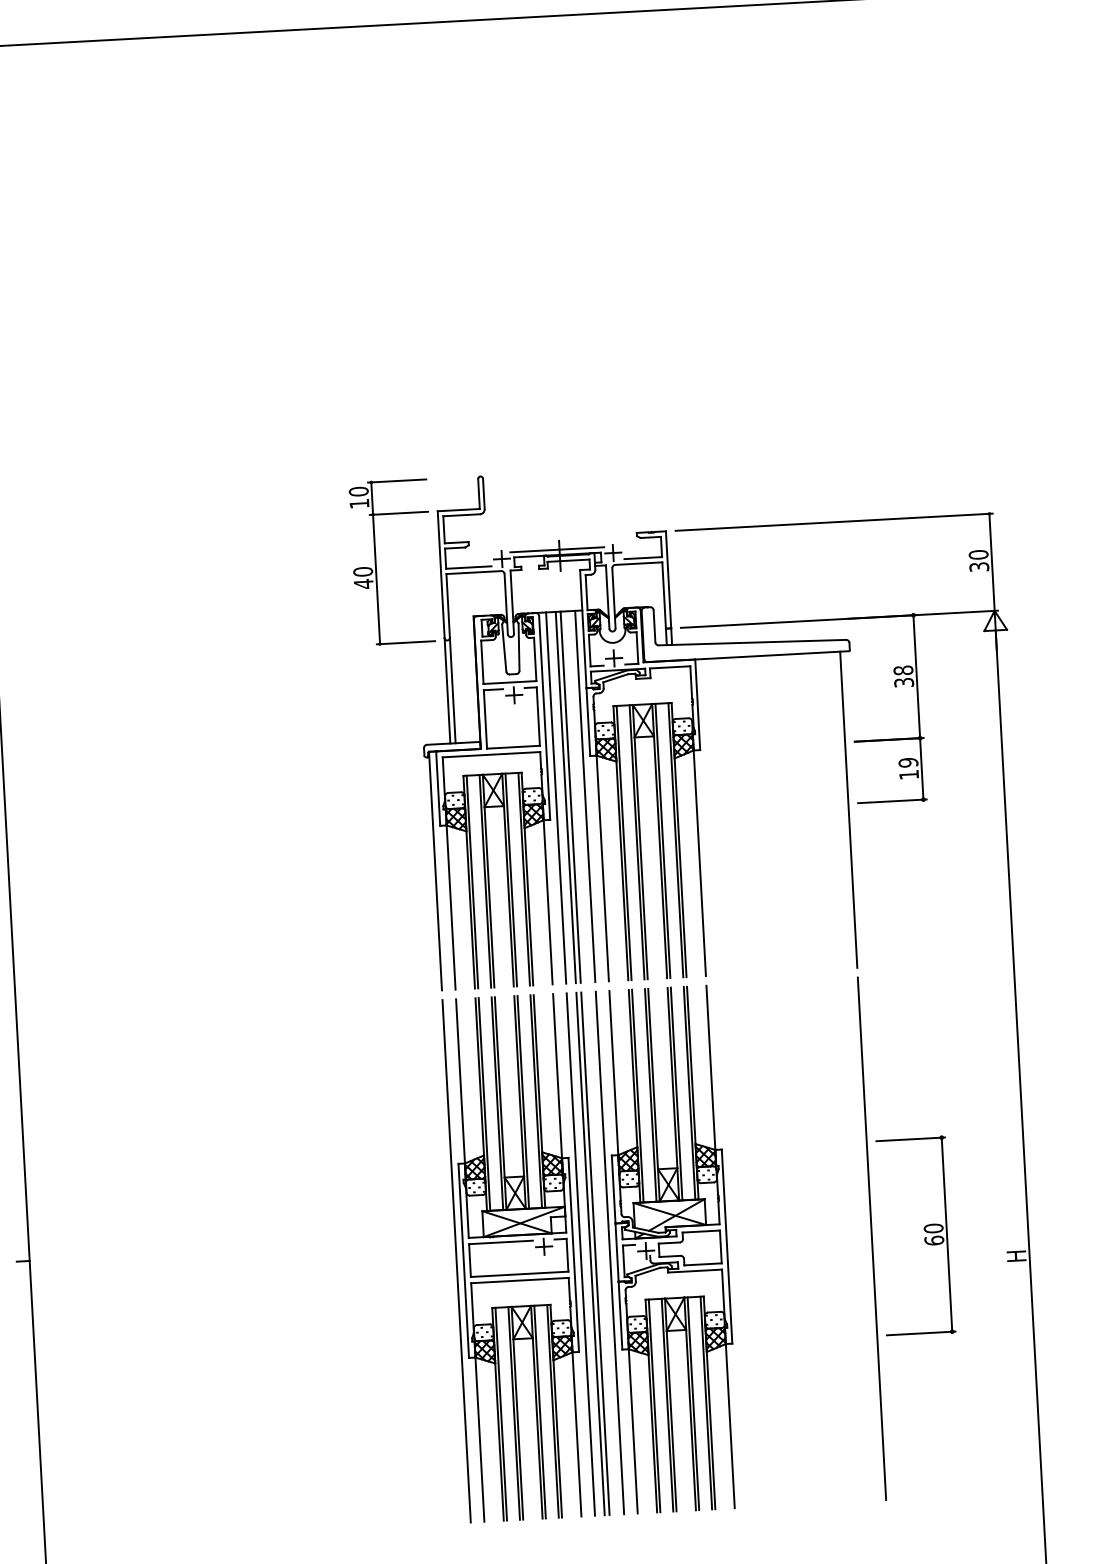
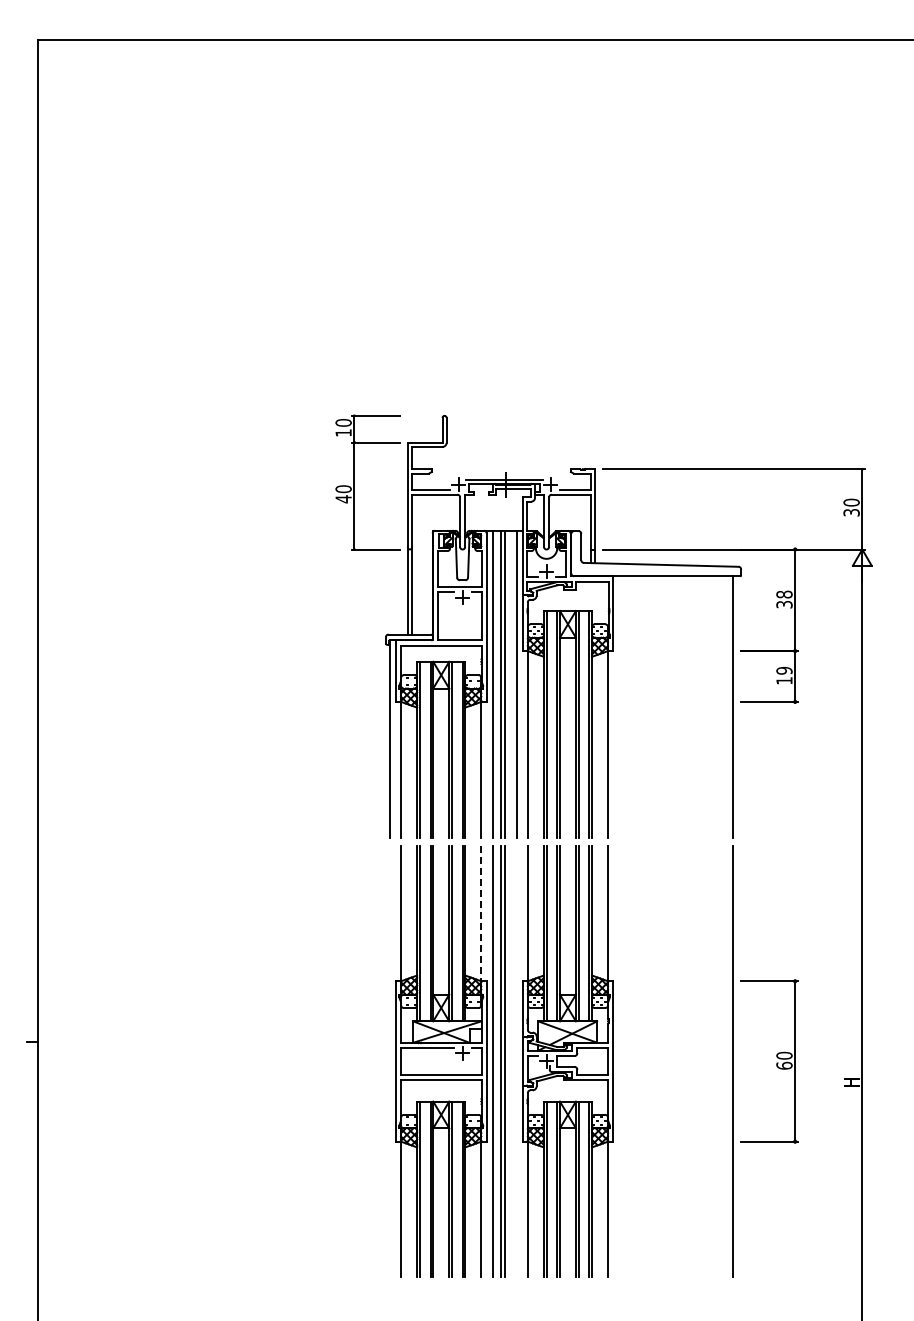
line: (558, 1085) -> (481, 921), solid -> dashed
line: (609, 1253) -> (516, 1061), removed
line: (456, 1261) -> (389, 1061), removed

